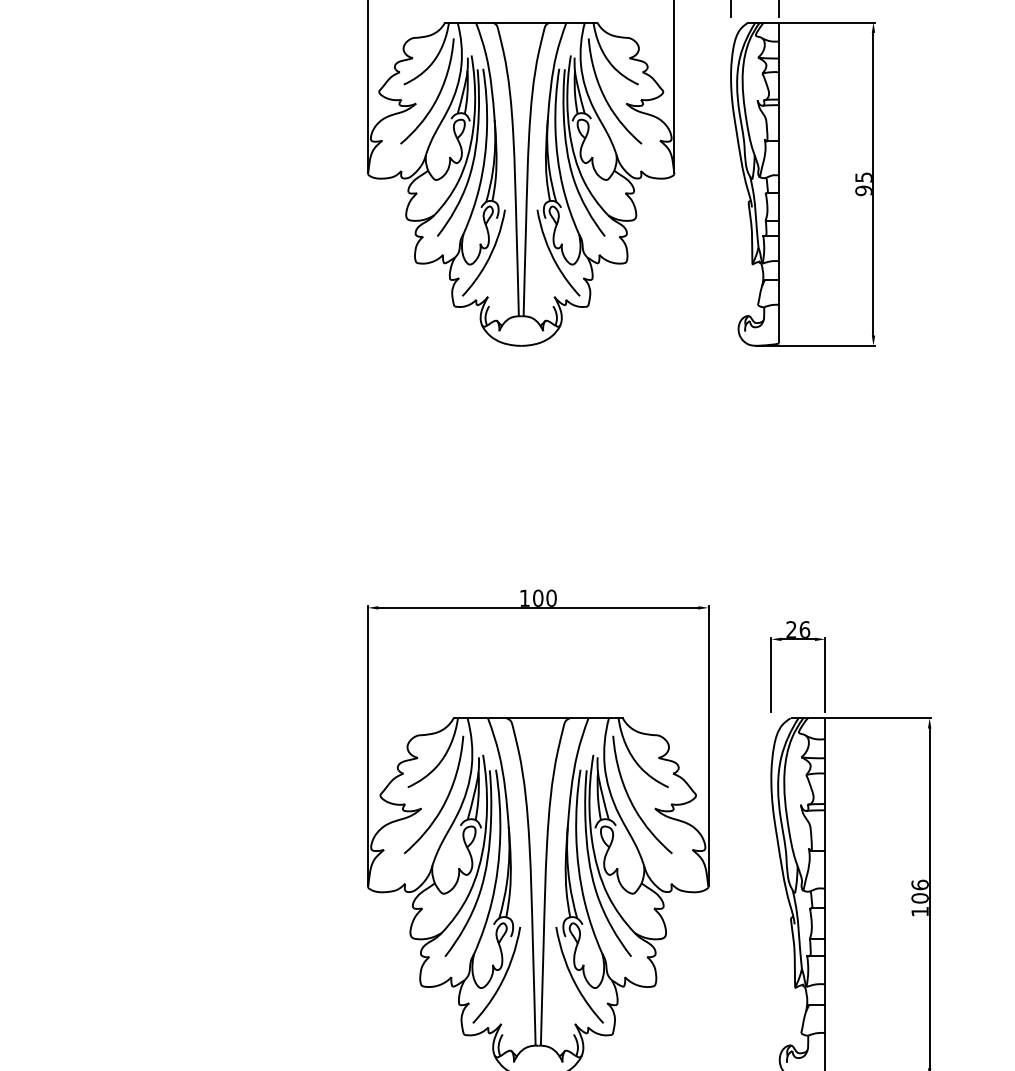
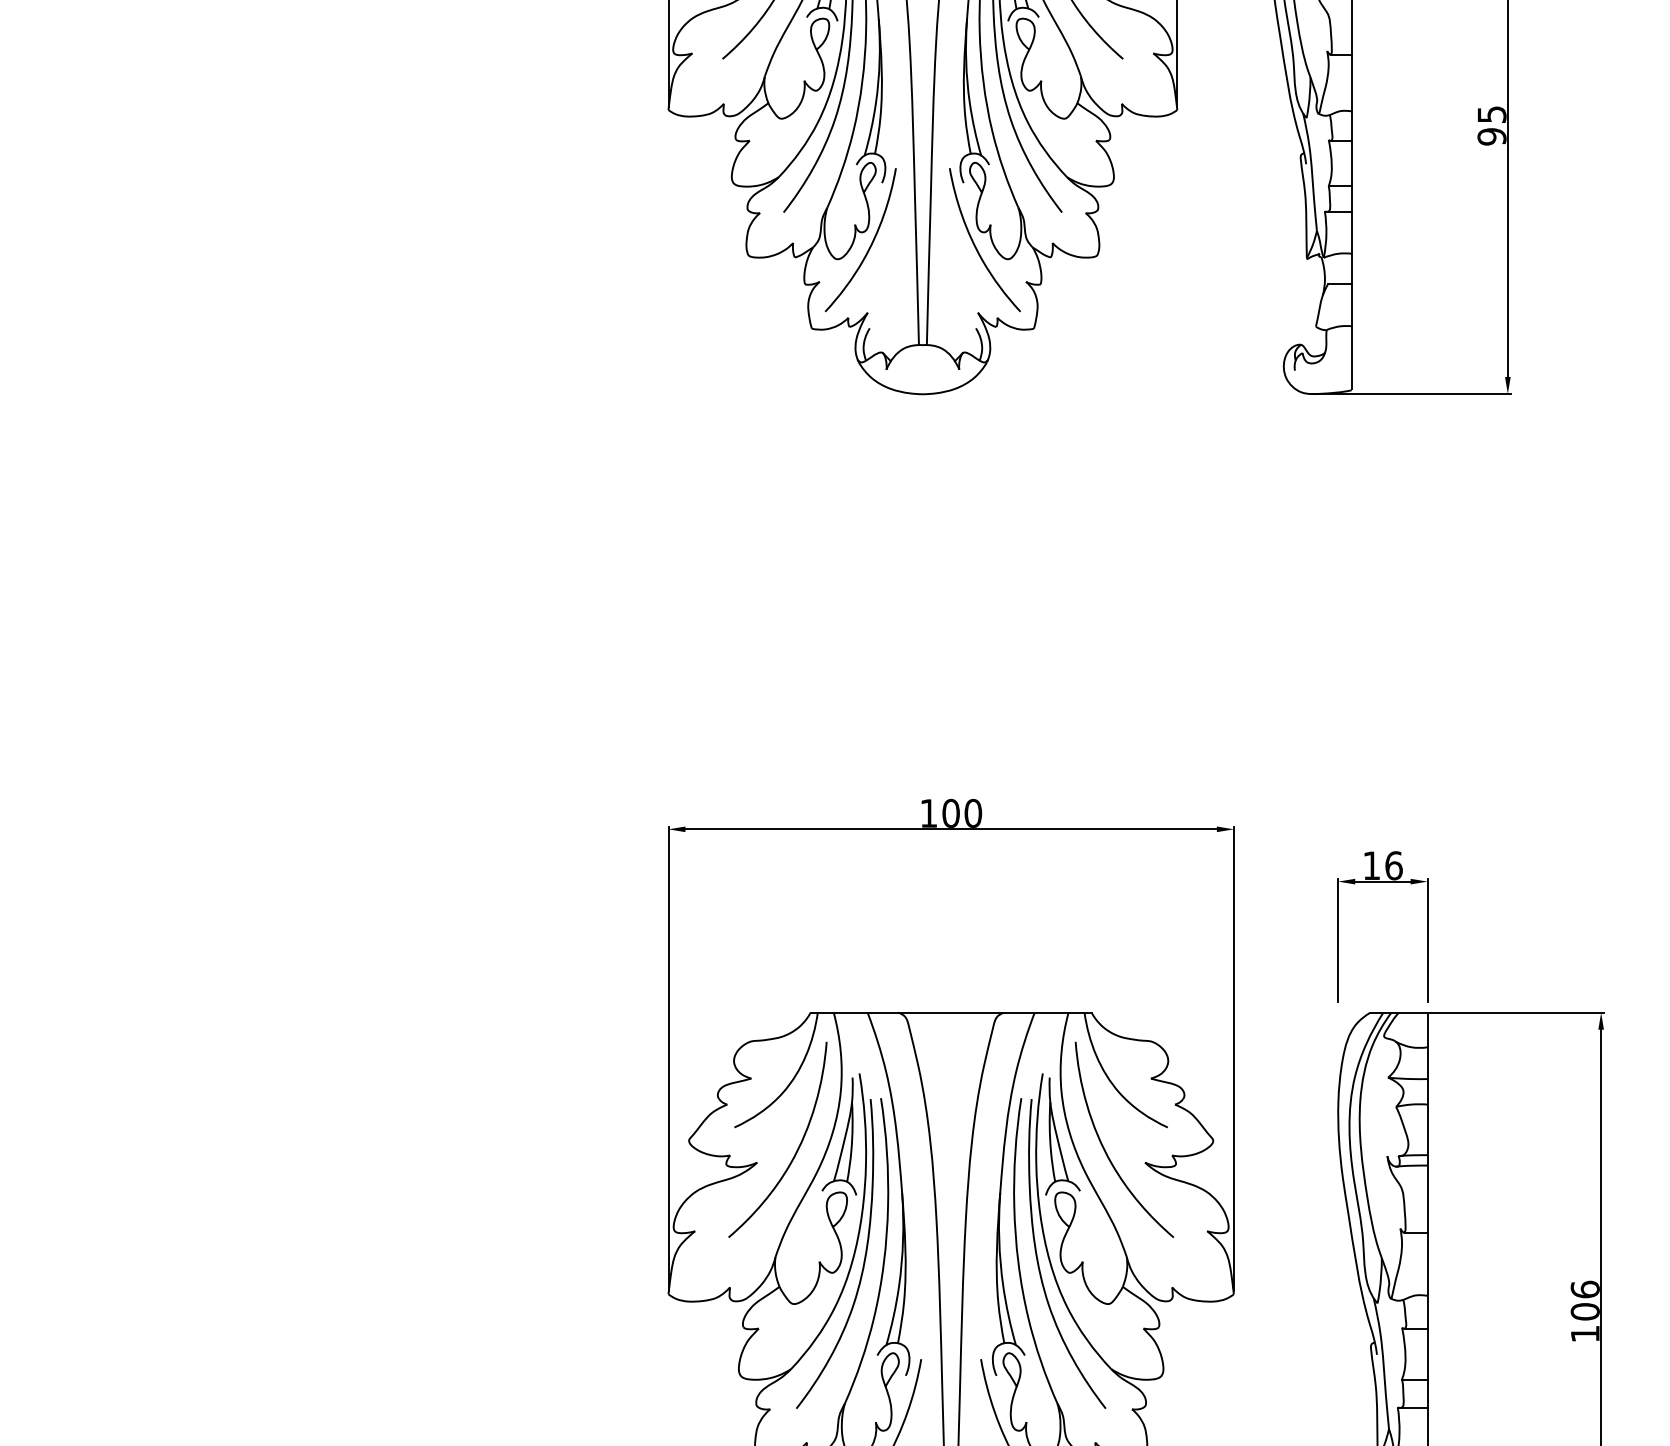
text: (791, 629) -> (1371, 865), 26 -> 16

